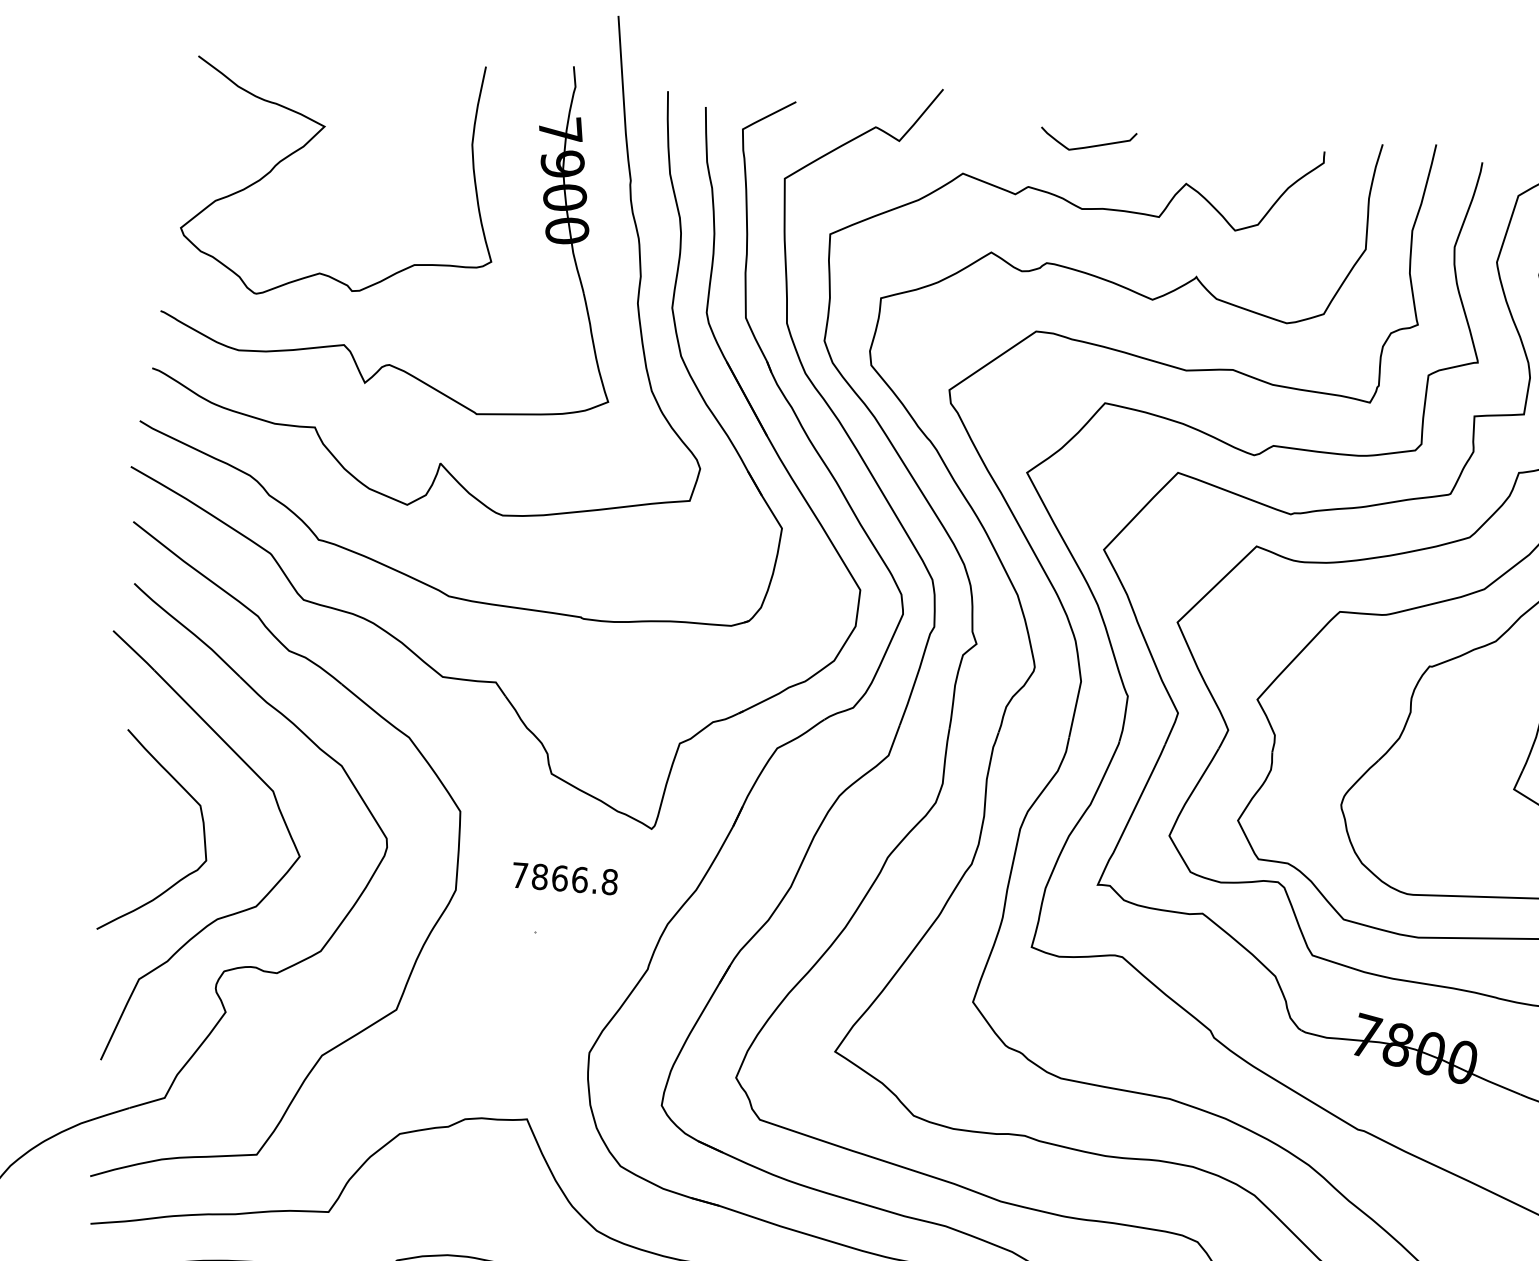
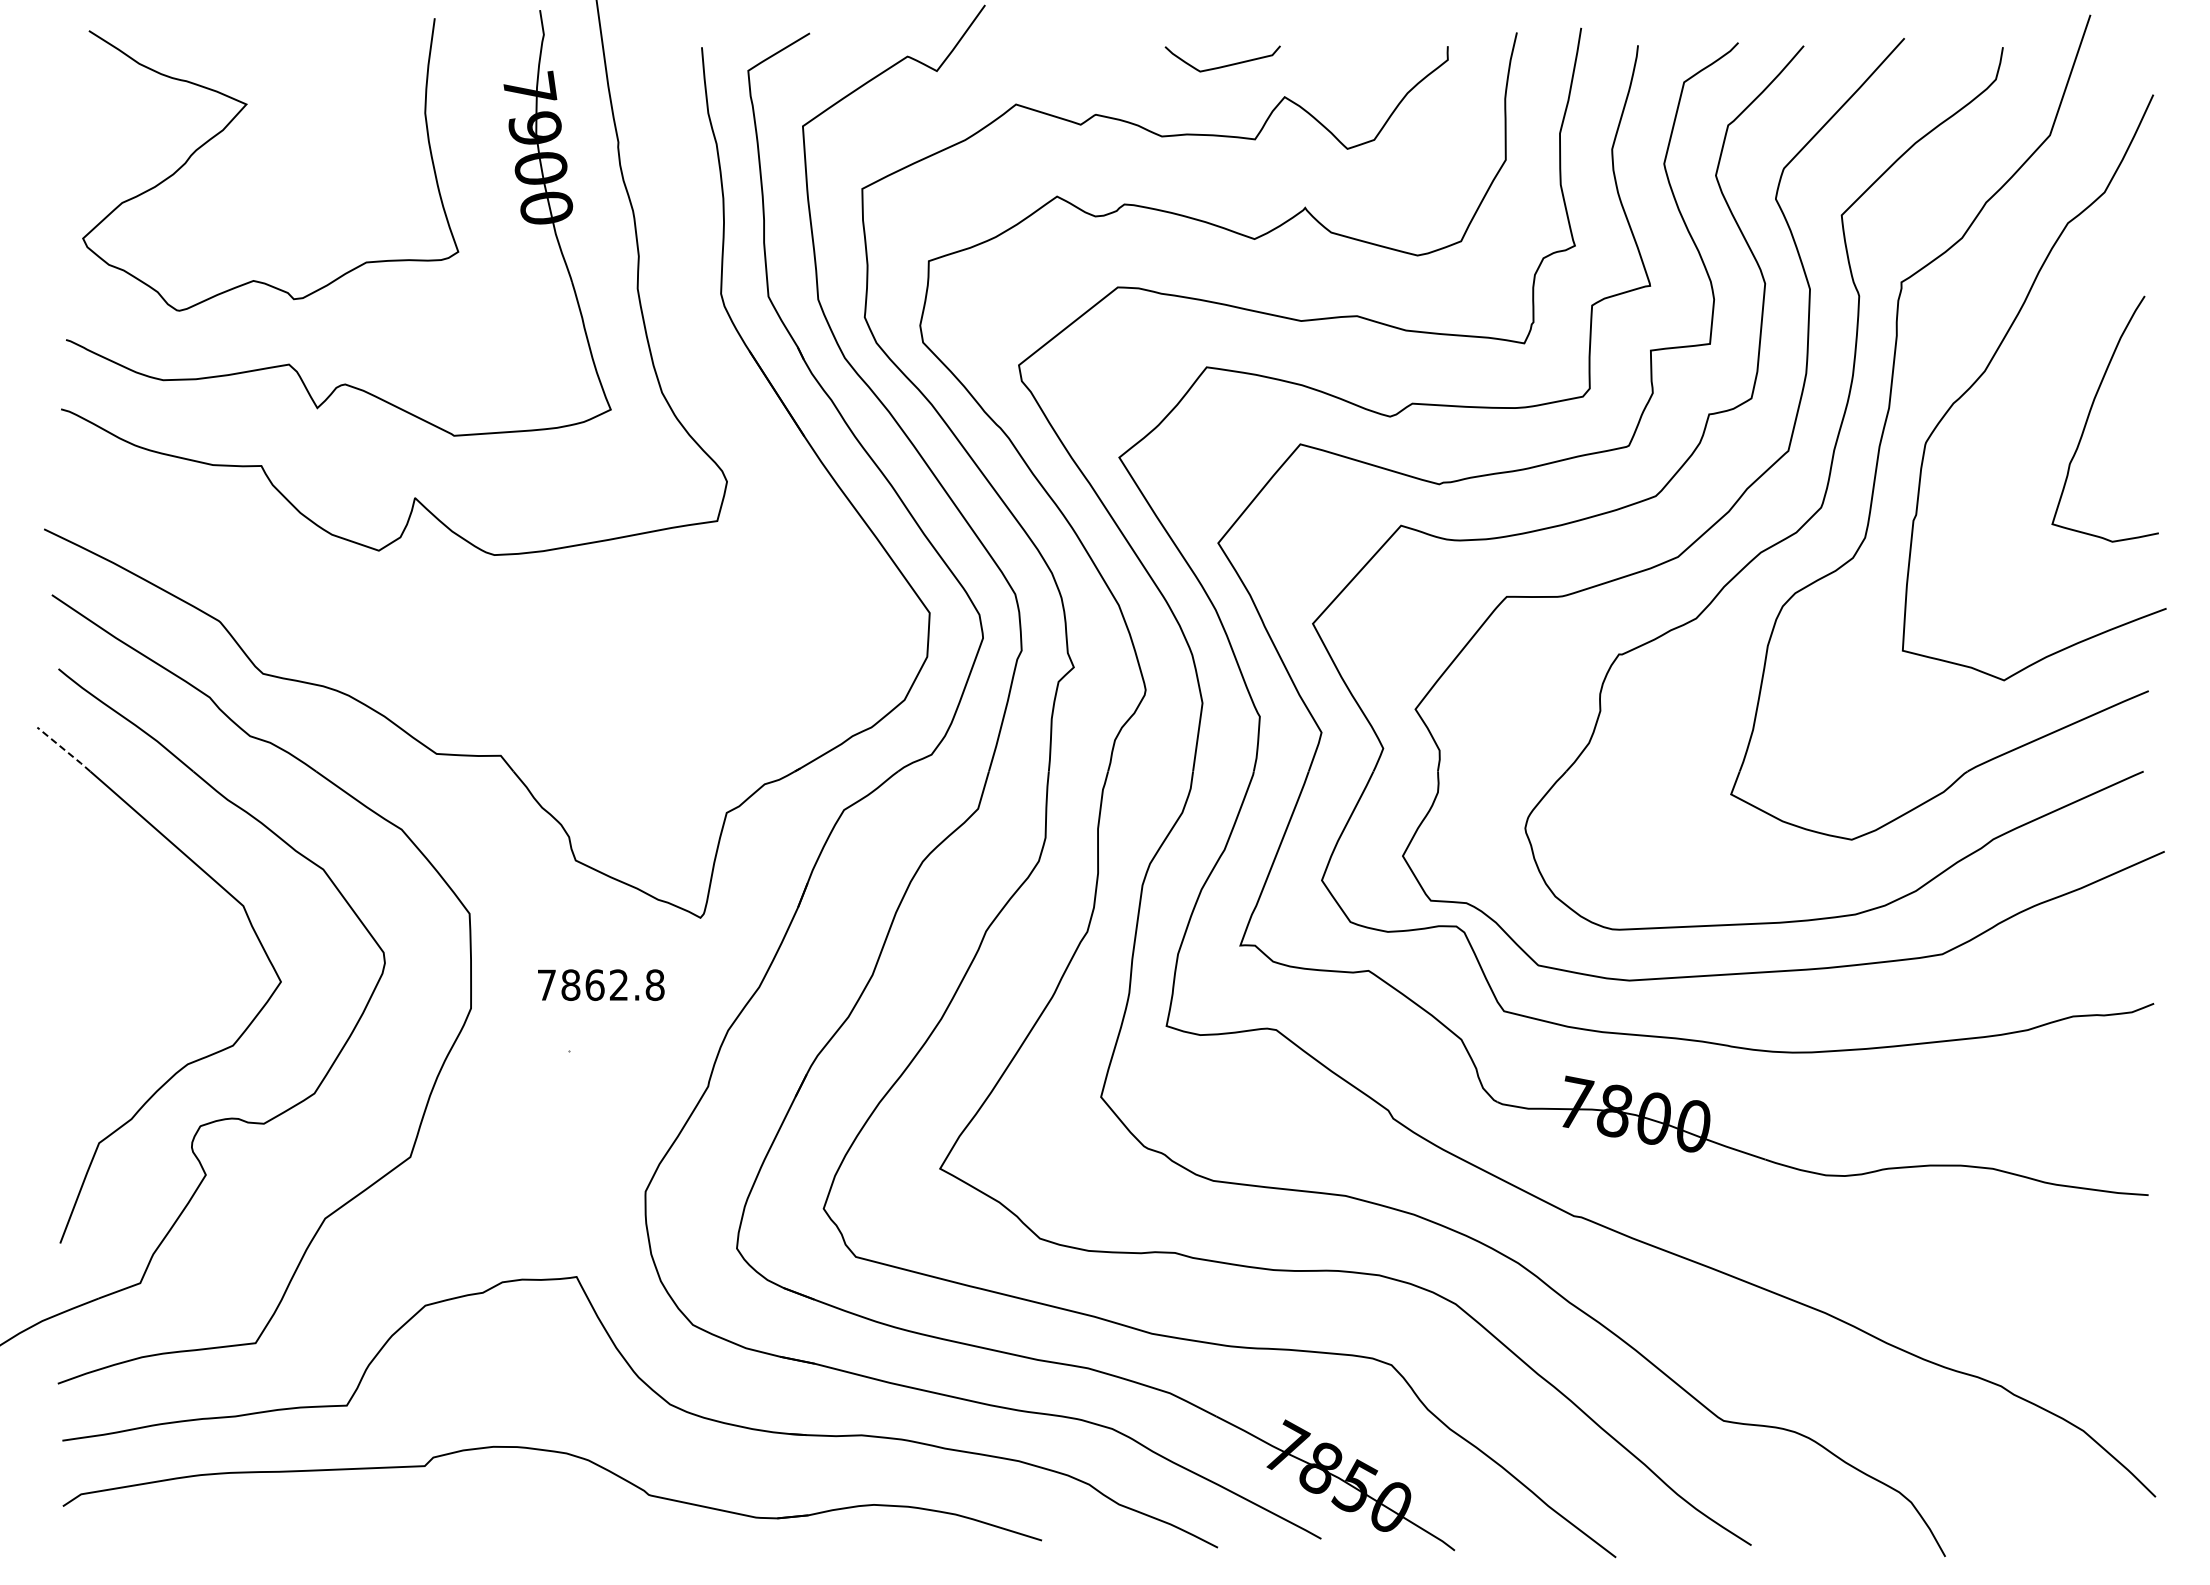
curve: (1088, 146) -> (1223, 65), moved
part: (672, 313) -> (679, 297), removed
line: (134, 650) -> (64, 749), solid -> dashed
curve: (202, 829) -> (162, 957), removed
text: (579, 880) -> (618, 985), 7866.8 -> 7862.8

